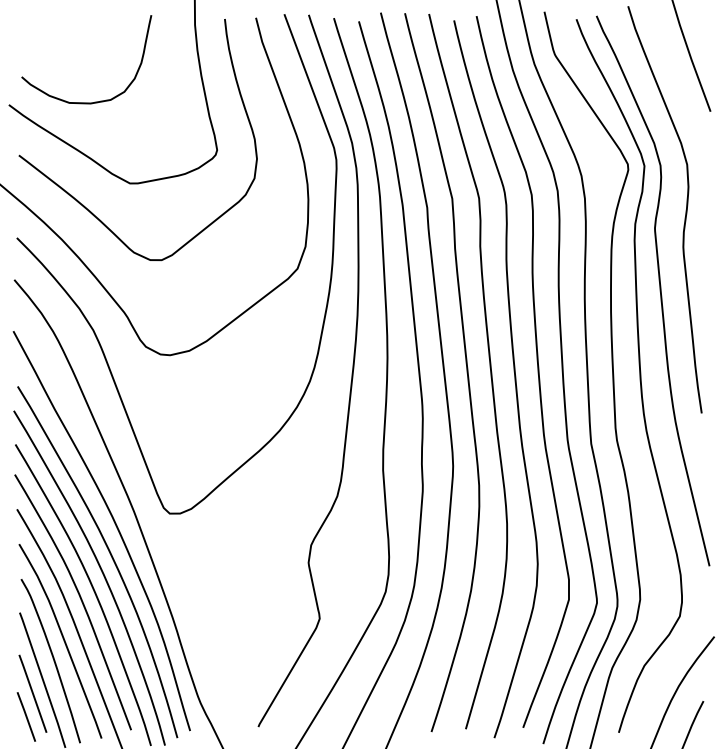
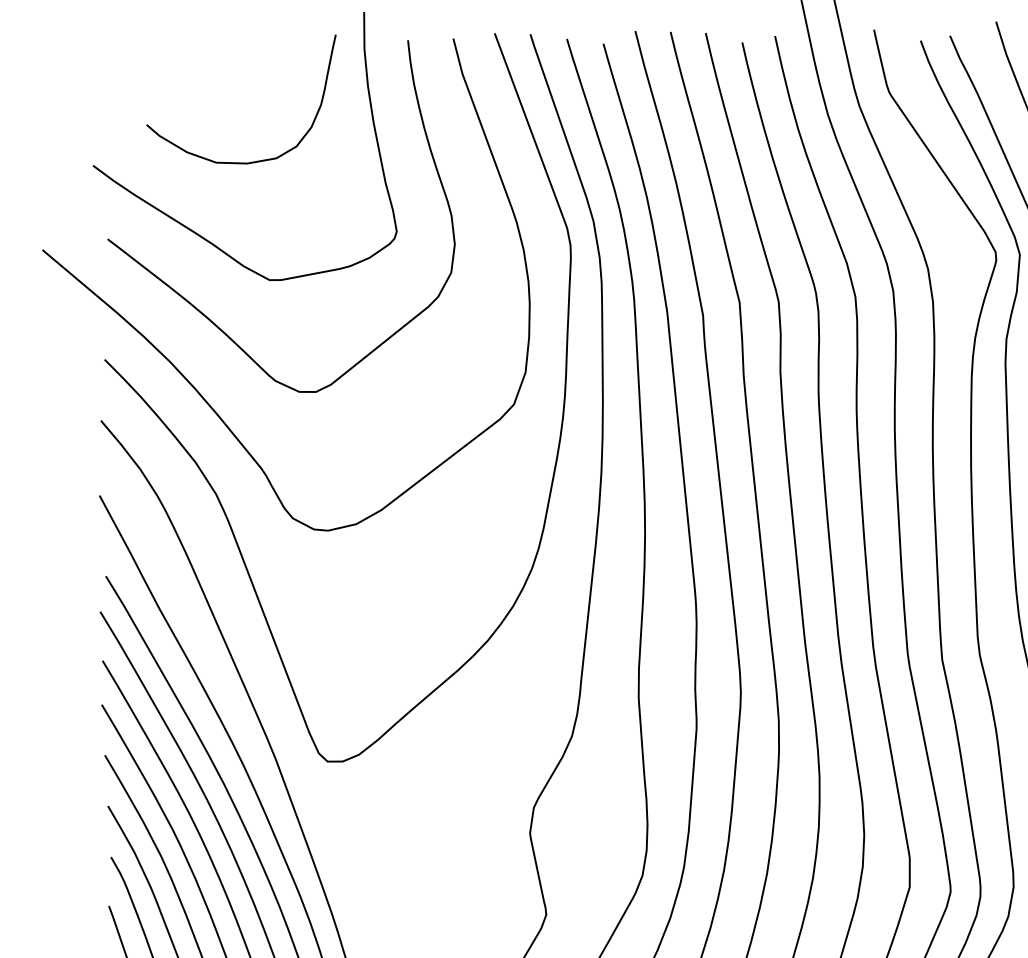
curve: (94, 101) -> (252, 160), moved

